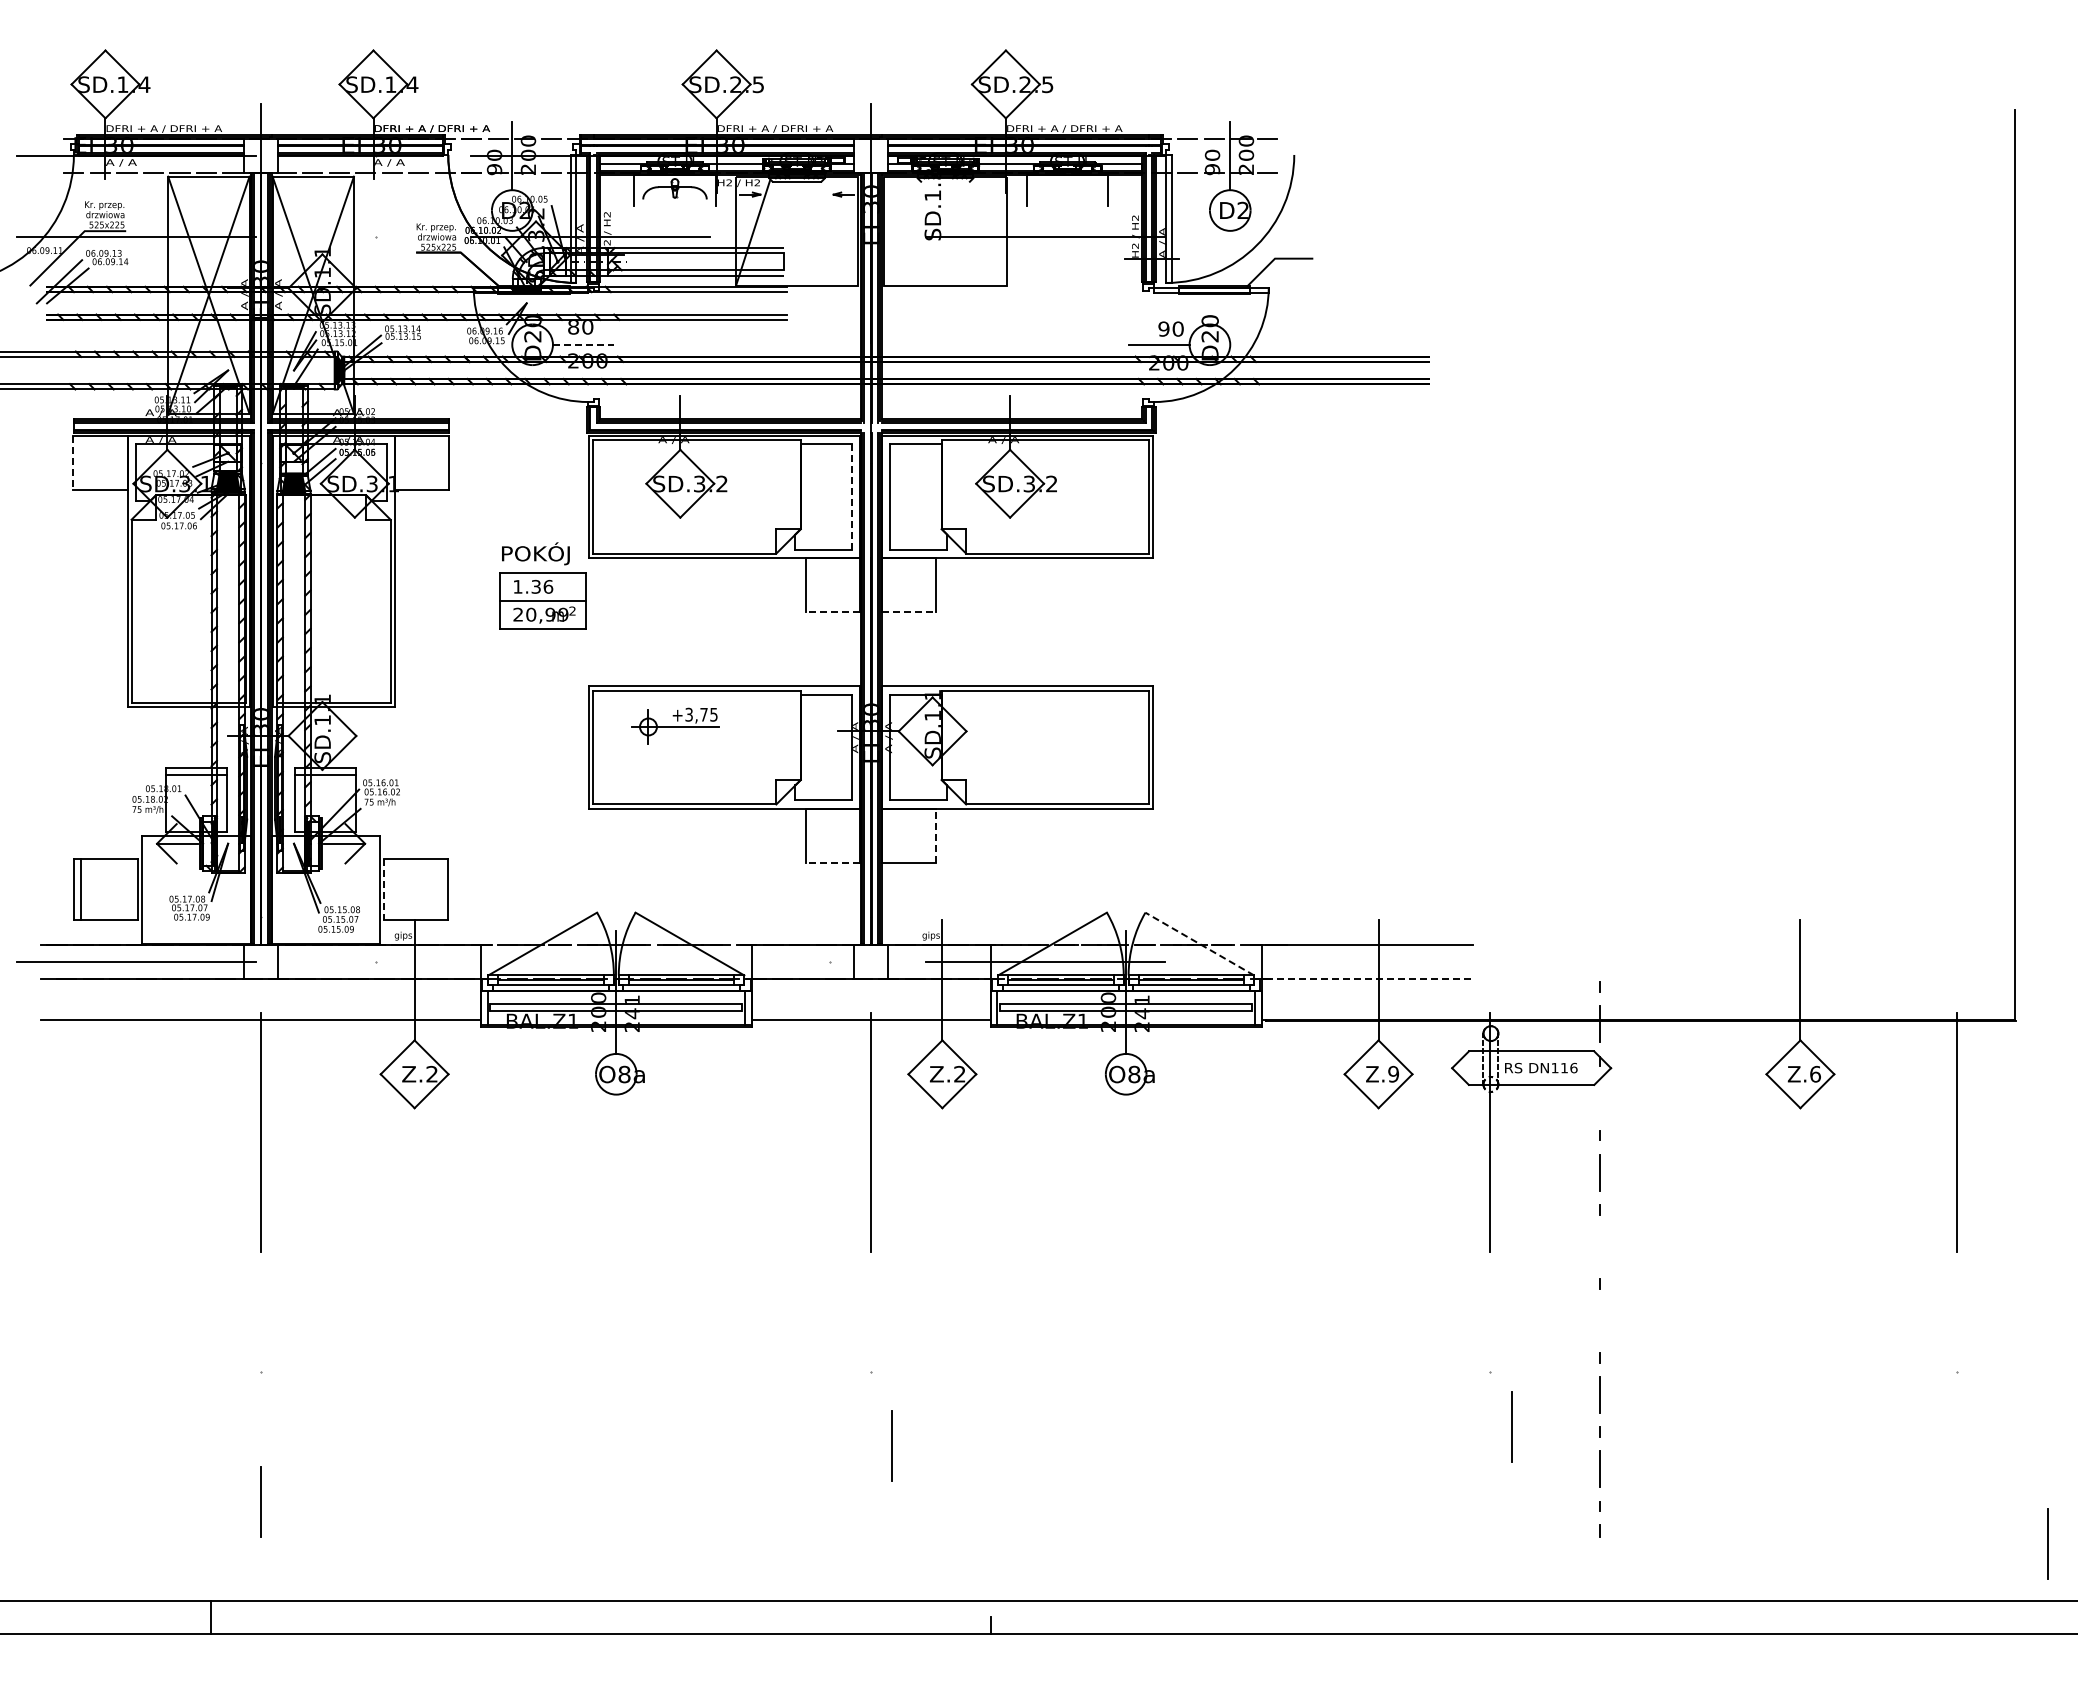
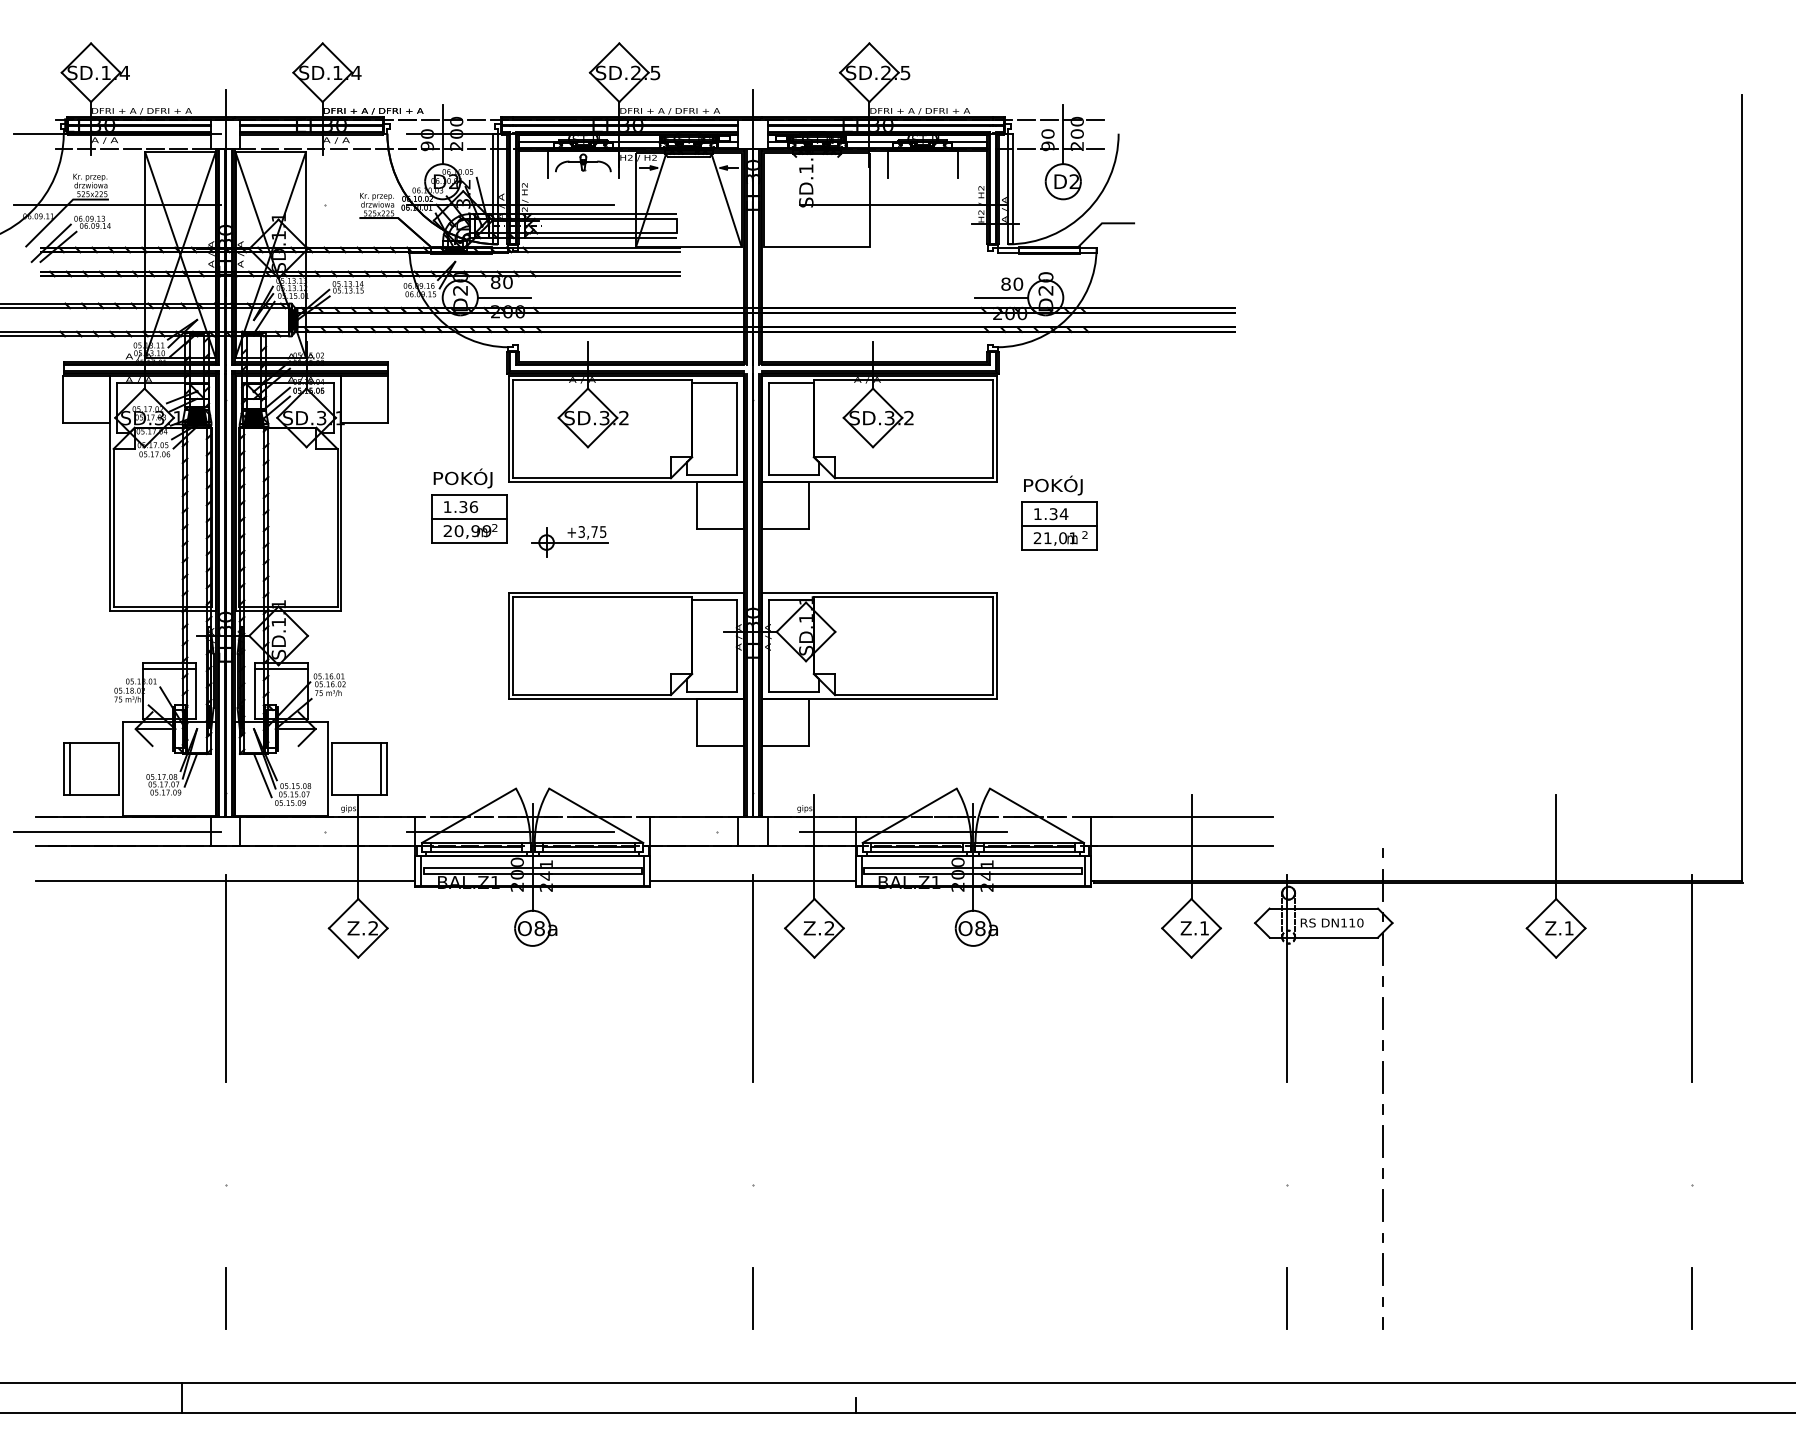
line: (841, 233) -> (727, 201), added
text: (1163, 328) -> (1005, 283), 90 -> 80
line: (583, 344) -> (504, 297), dashed -> solid
line: (73, 463) -> (63, 400), dashed -> solid
line: (852, 496) -> (736, 428), dashed -> solid
part: (1225, 593) -> (1059, 512), added
line: (832, 611) -> (719, 528), dashed -> solid
line: (909, 611) -> (786, 528), dashed -> solid
part: (675, 725) -> (569, 541), moved
line: (936, 835) -> (809, 721), dashed -> solid
line: (832, 862) -> (719, 745), dashed -> solid
line: (384, 889) -> (332, 768), dashed -> solid
line: (441, 889) -> (381, 768), added
line: (220, 891) -> (190, 770), added
line: (304, 897) -> (263, 775), added
line: (1199, 944) -> (1036, 816), dashed -> solid
line: (590, 962) -> (510, 831), added
line: (1369, 979) -> (1183, 846), dashed -> solid
text: (1573, 1067) -> (1360, 922), DN116 -> DN110
text: (1393, 1073) -> (1204, 927), Z.9 -> Z.1
text: (1815, 1073) -> (1569, 927), Z.6 -> Z.1
line: (1599, 1098) -> (1382, 949), added
line: (1599, 1246) -> (1382, 1077), added
line: (1599, 1320) -> (1382, 1141), added
line: (1511, 1426) -> (1287, 1297), moved
line: (891, 1445) -> (752, 1297), moved
line: (2047, 1543) -> (1691, 1297), moved

